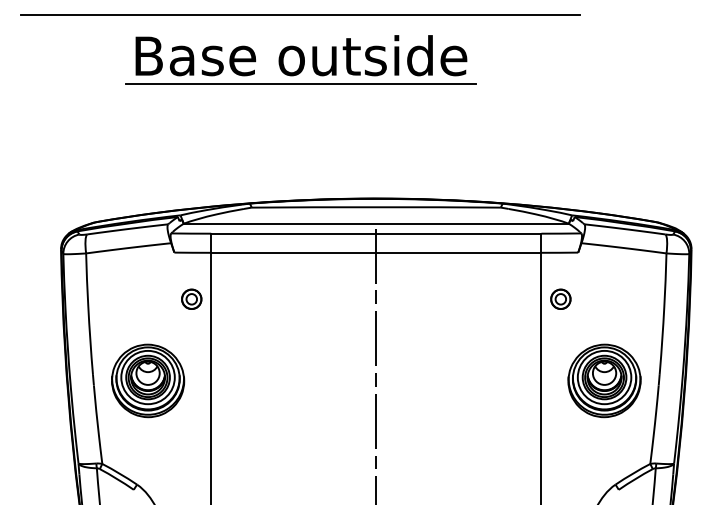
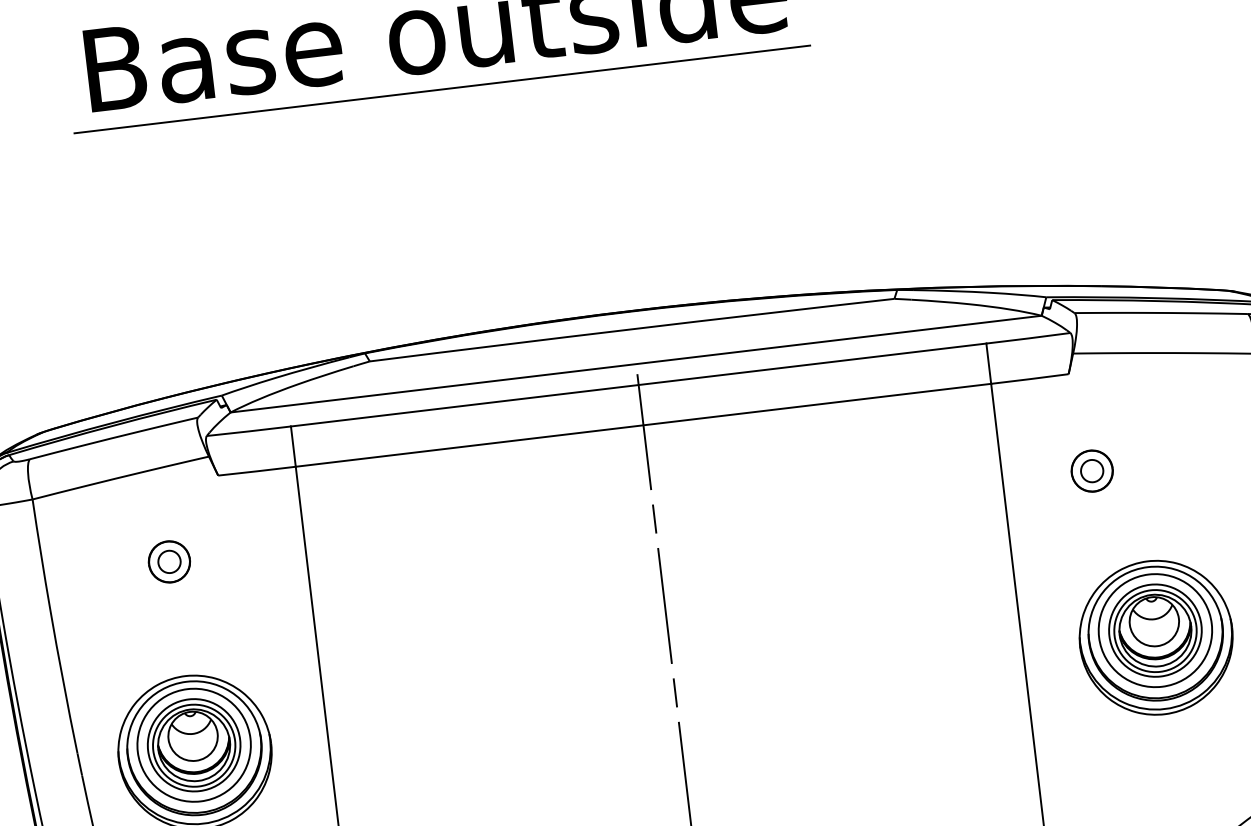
part: (191, 298) -> (168, 560), moved
part: (560, 298) -> (1091, 469), moved

